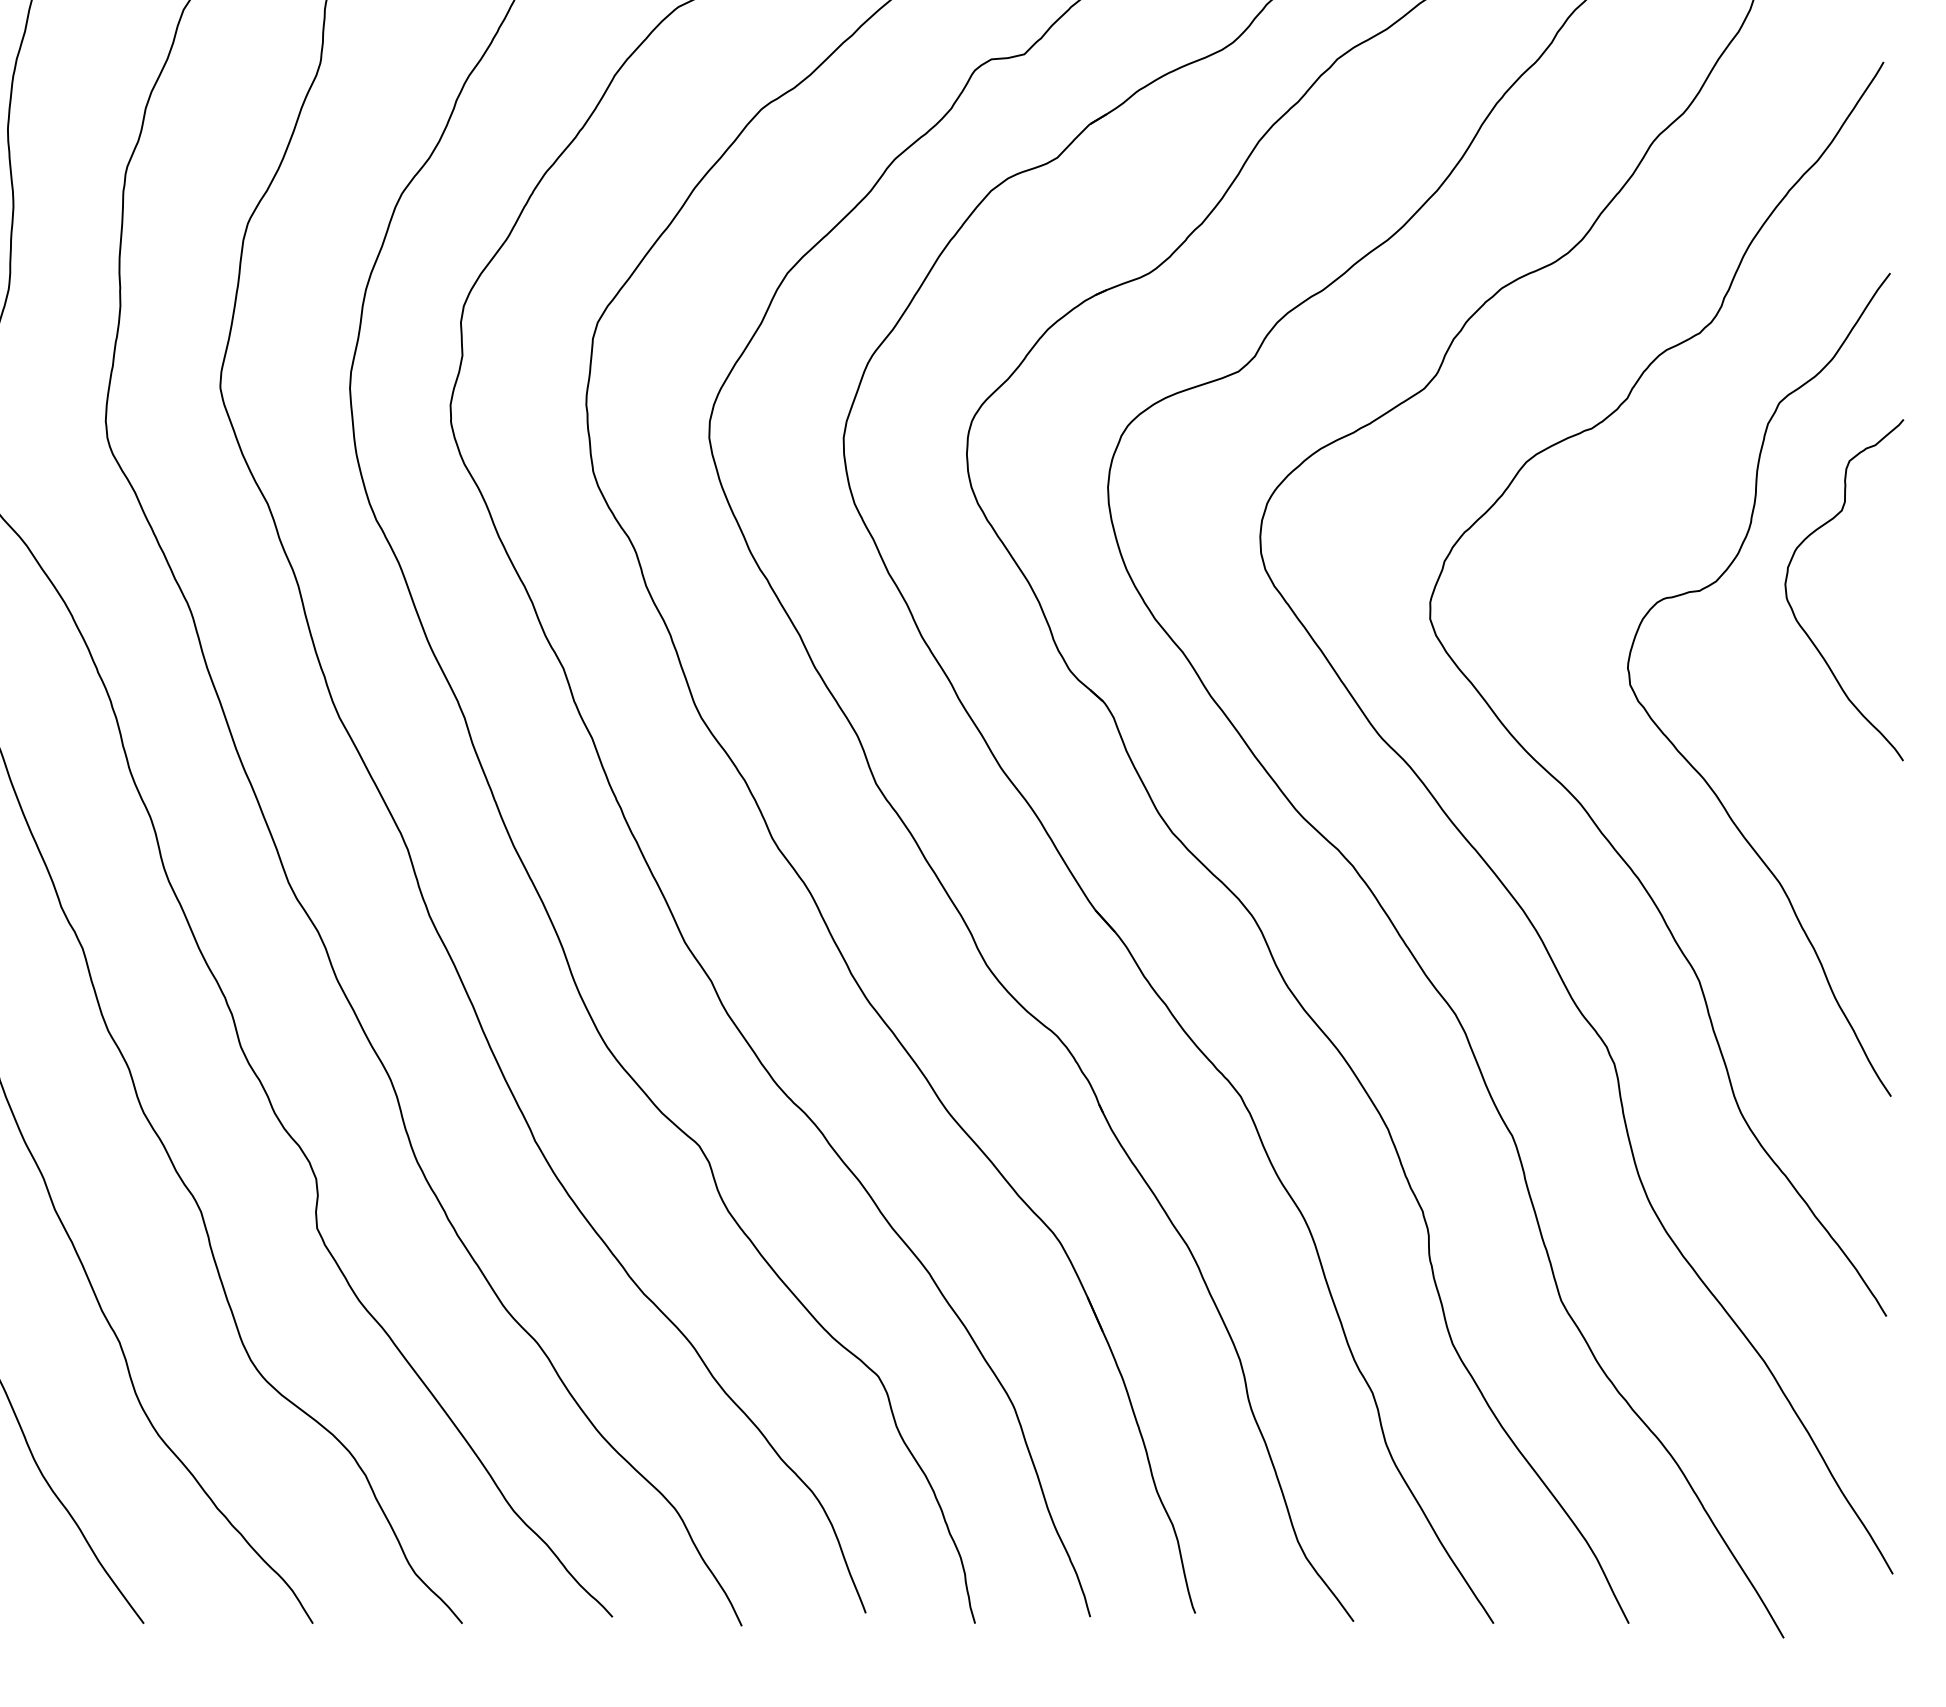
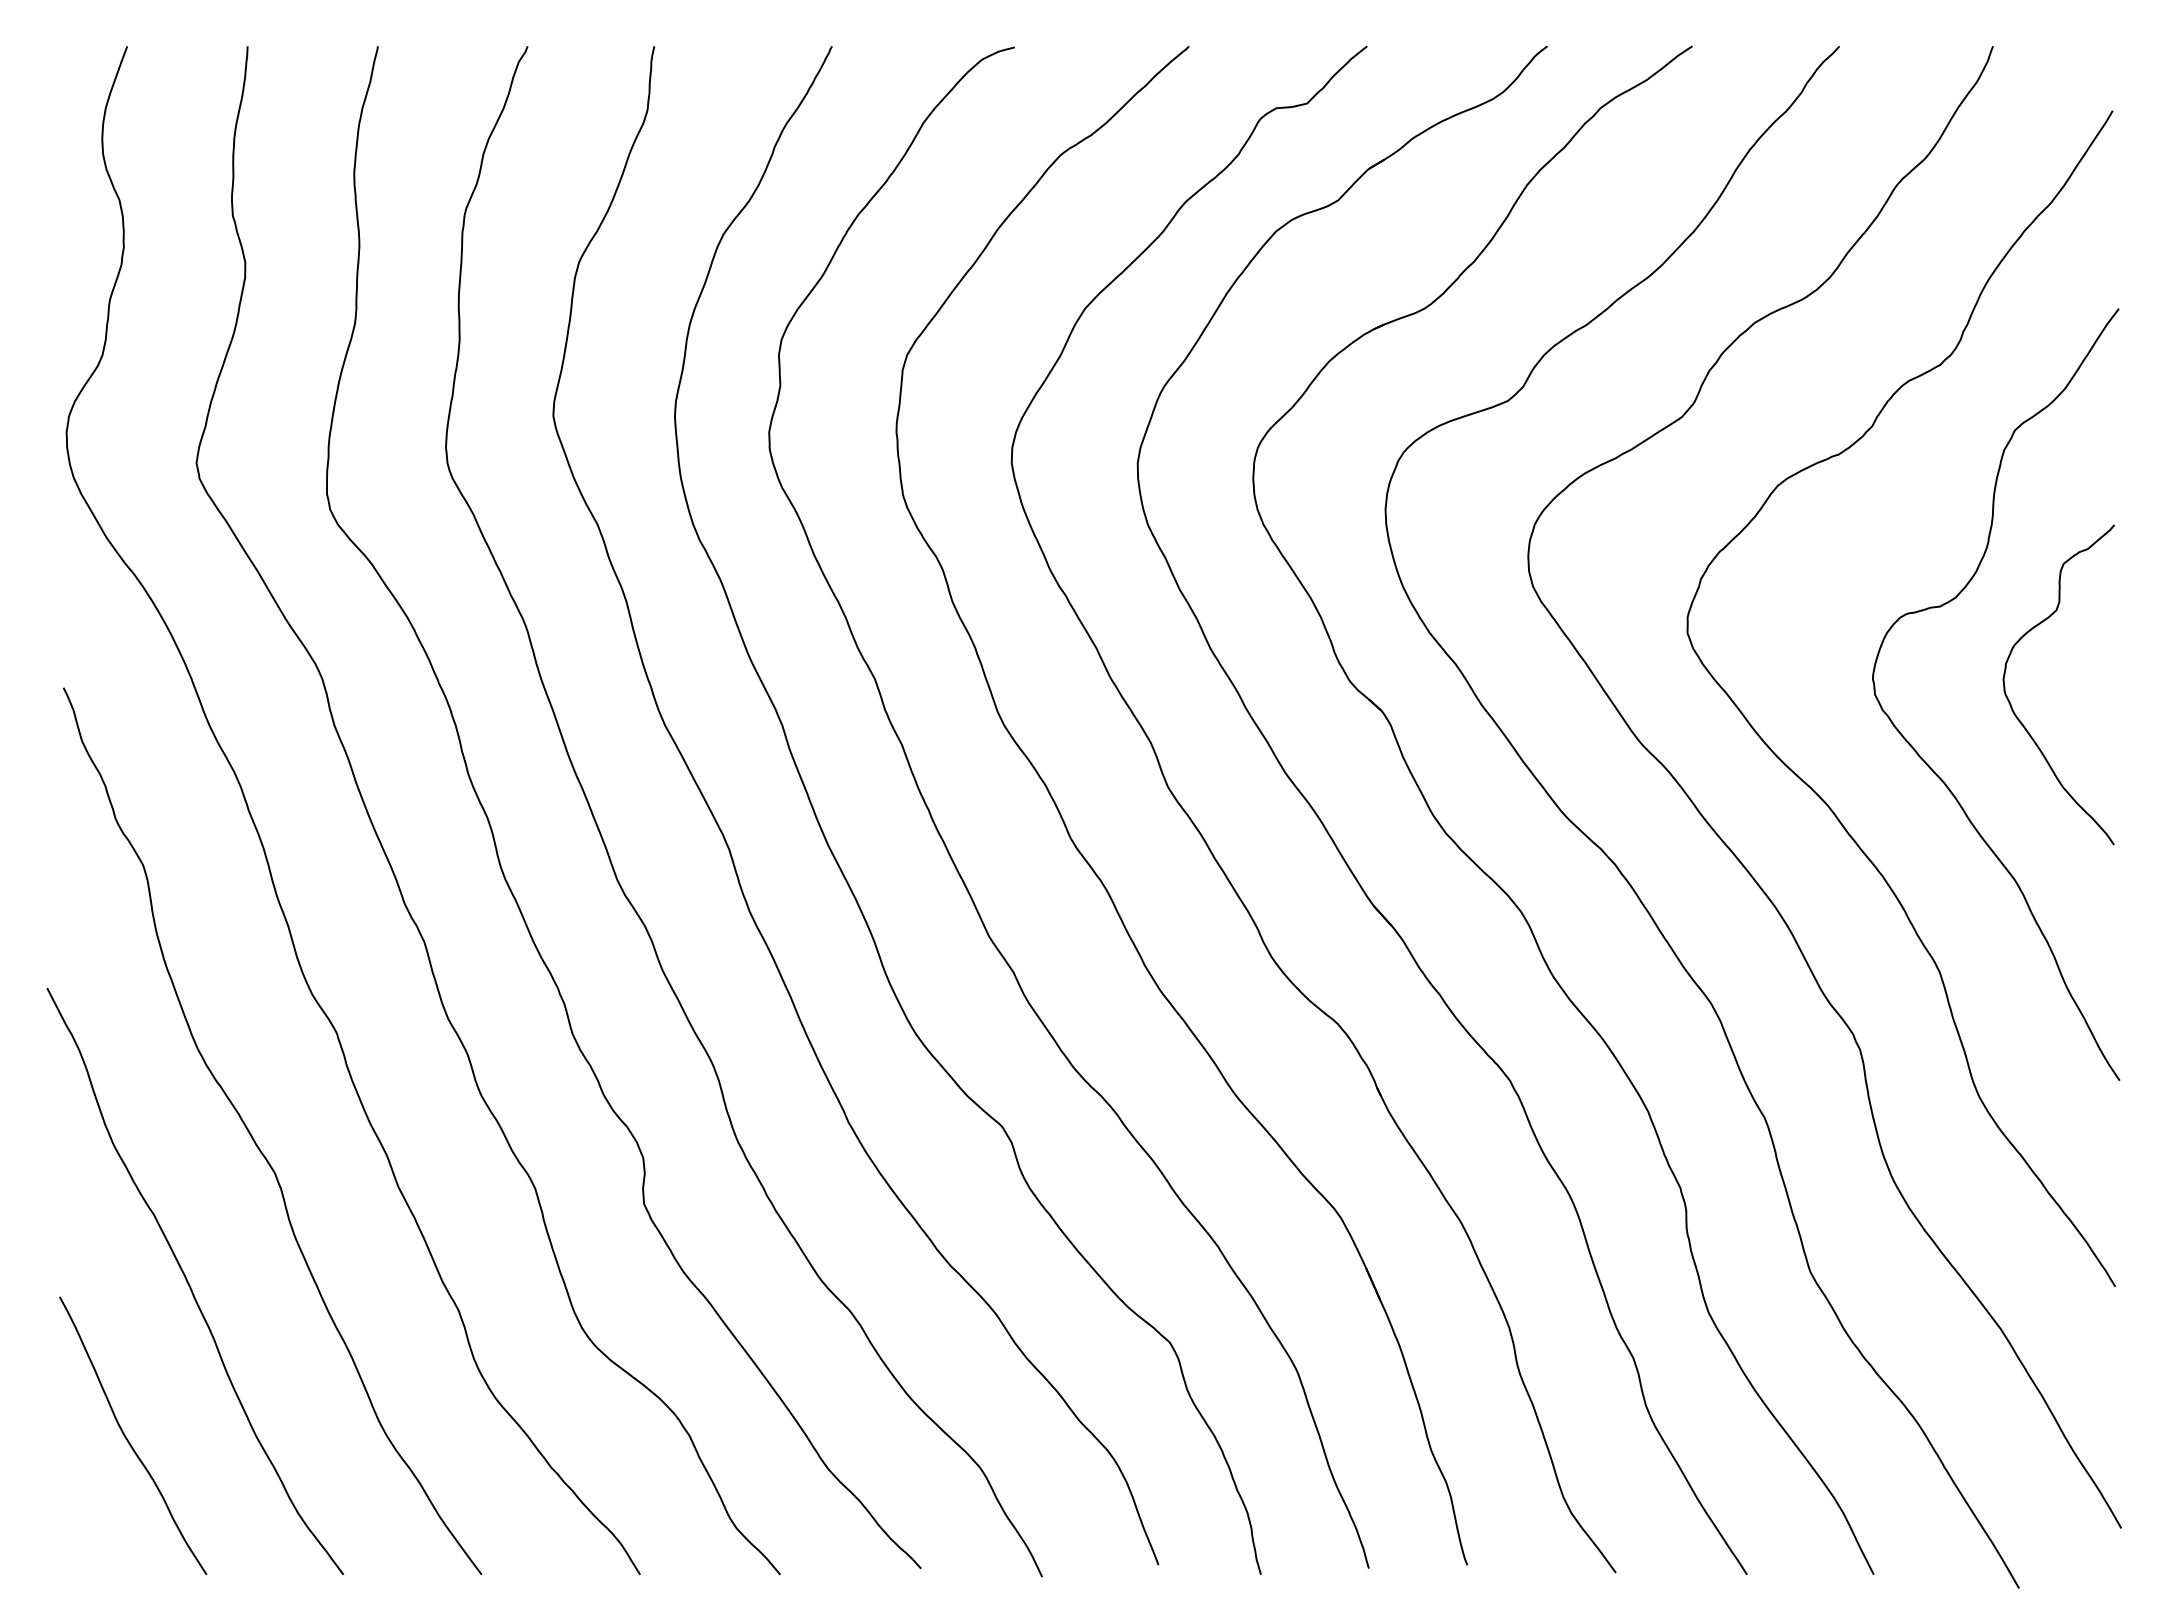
curve: (1792, 607) -> (2010, 701), moved

